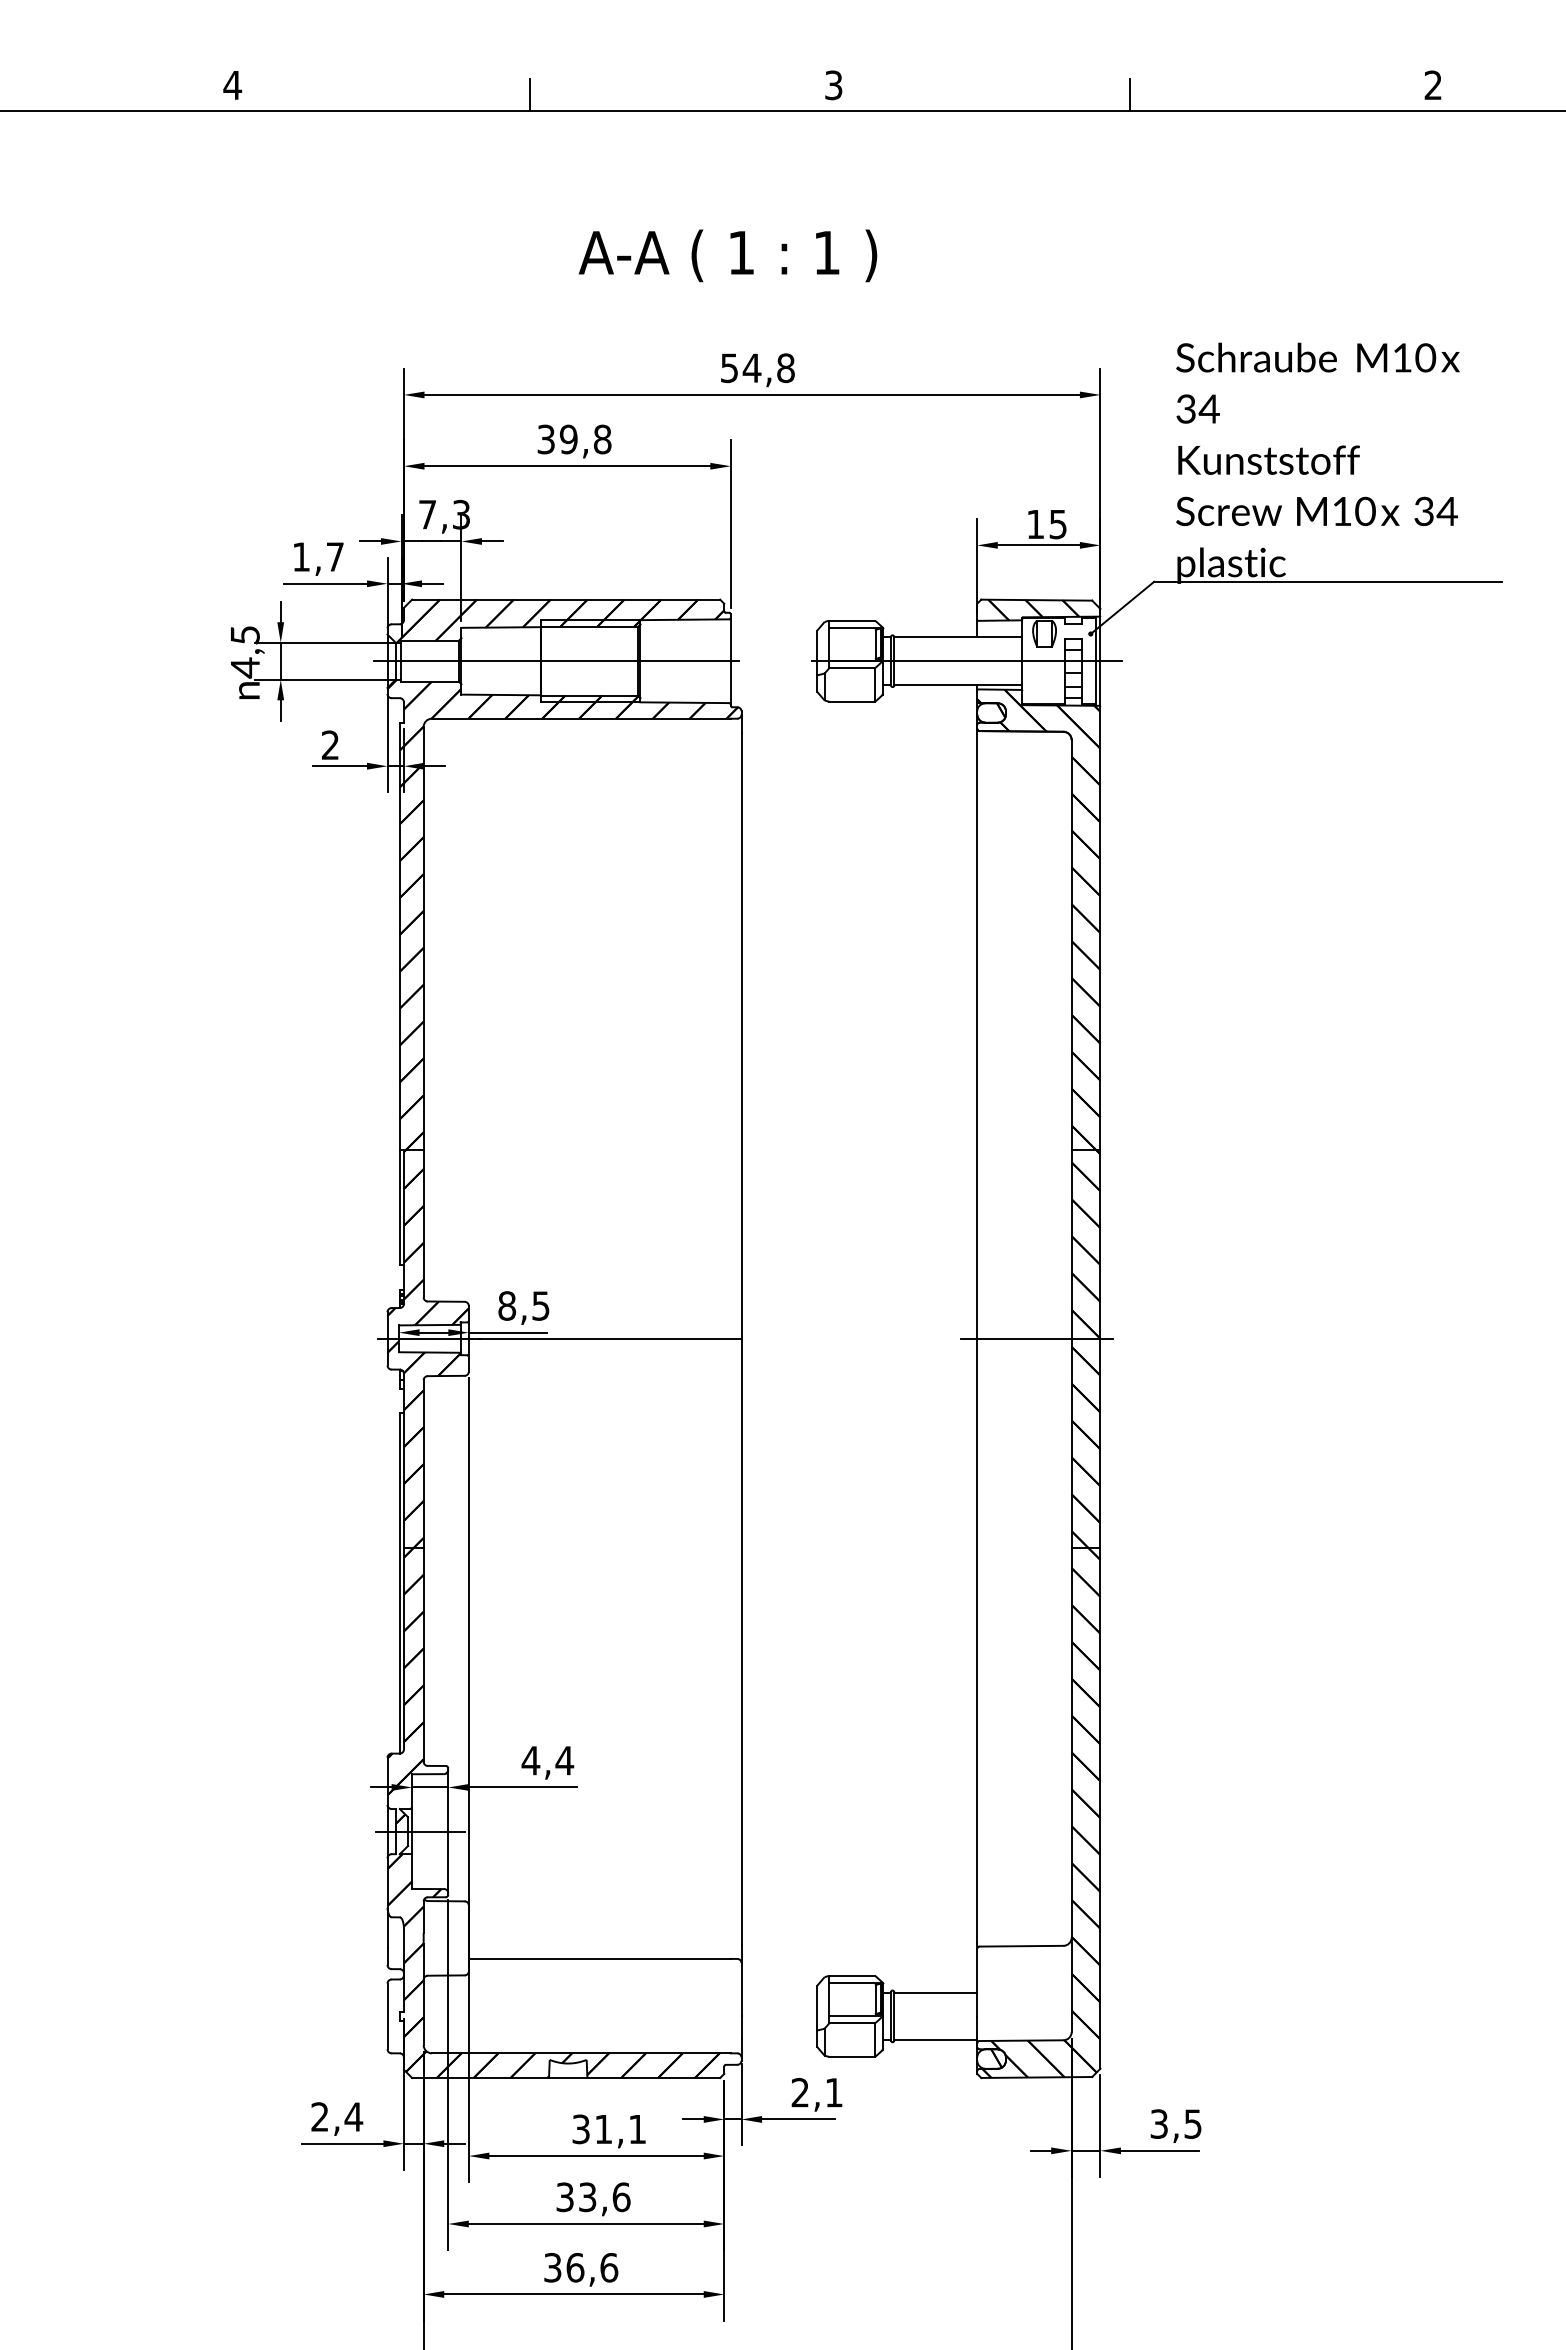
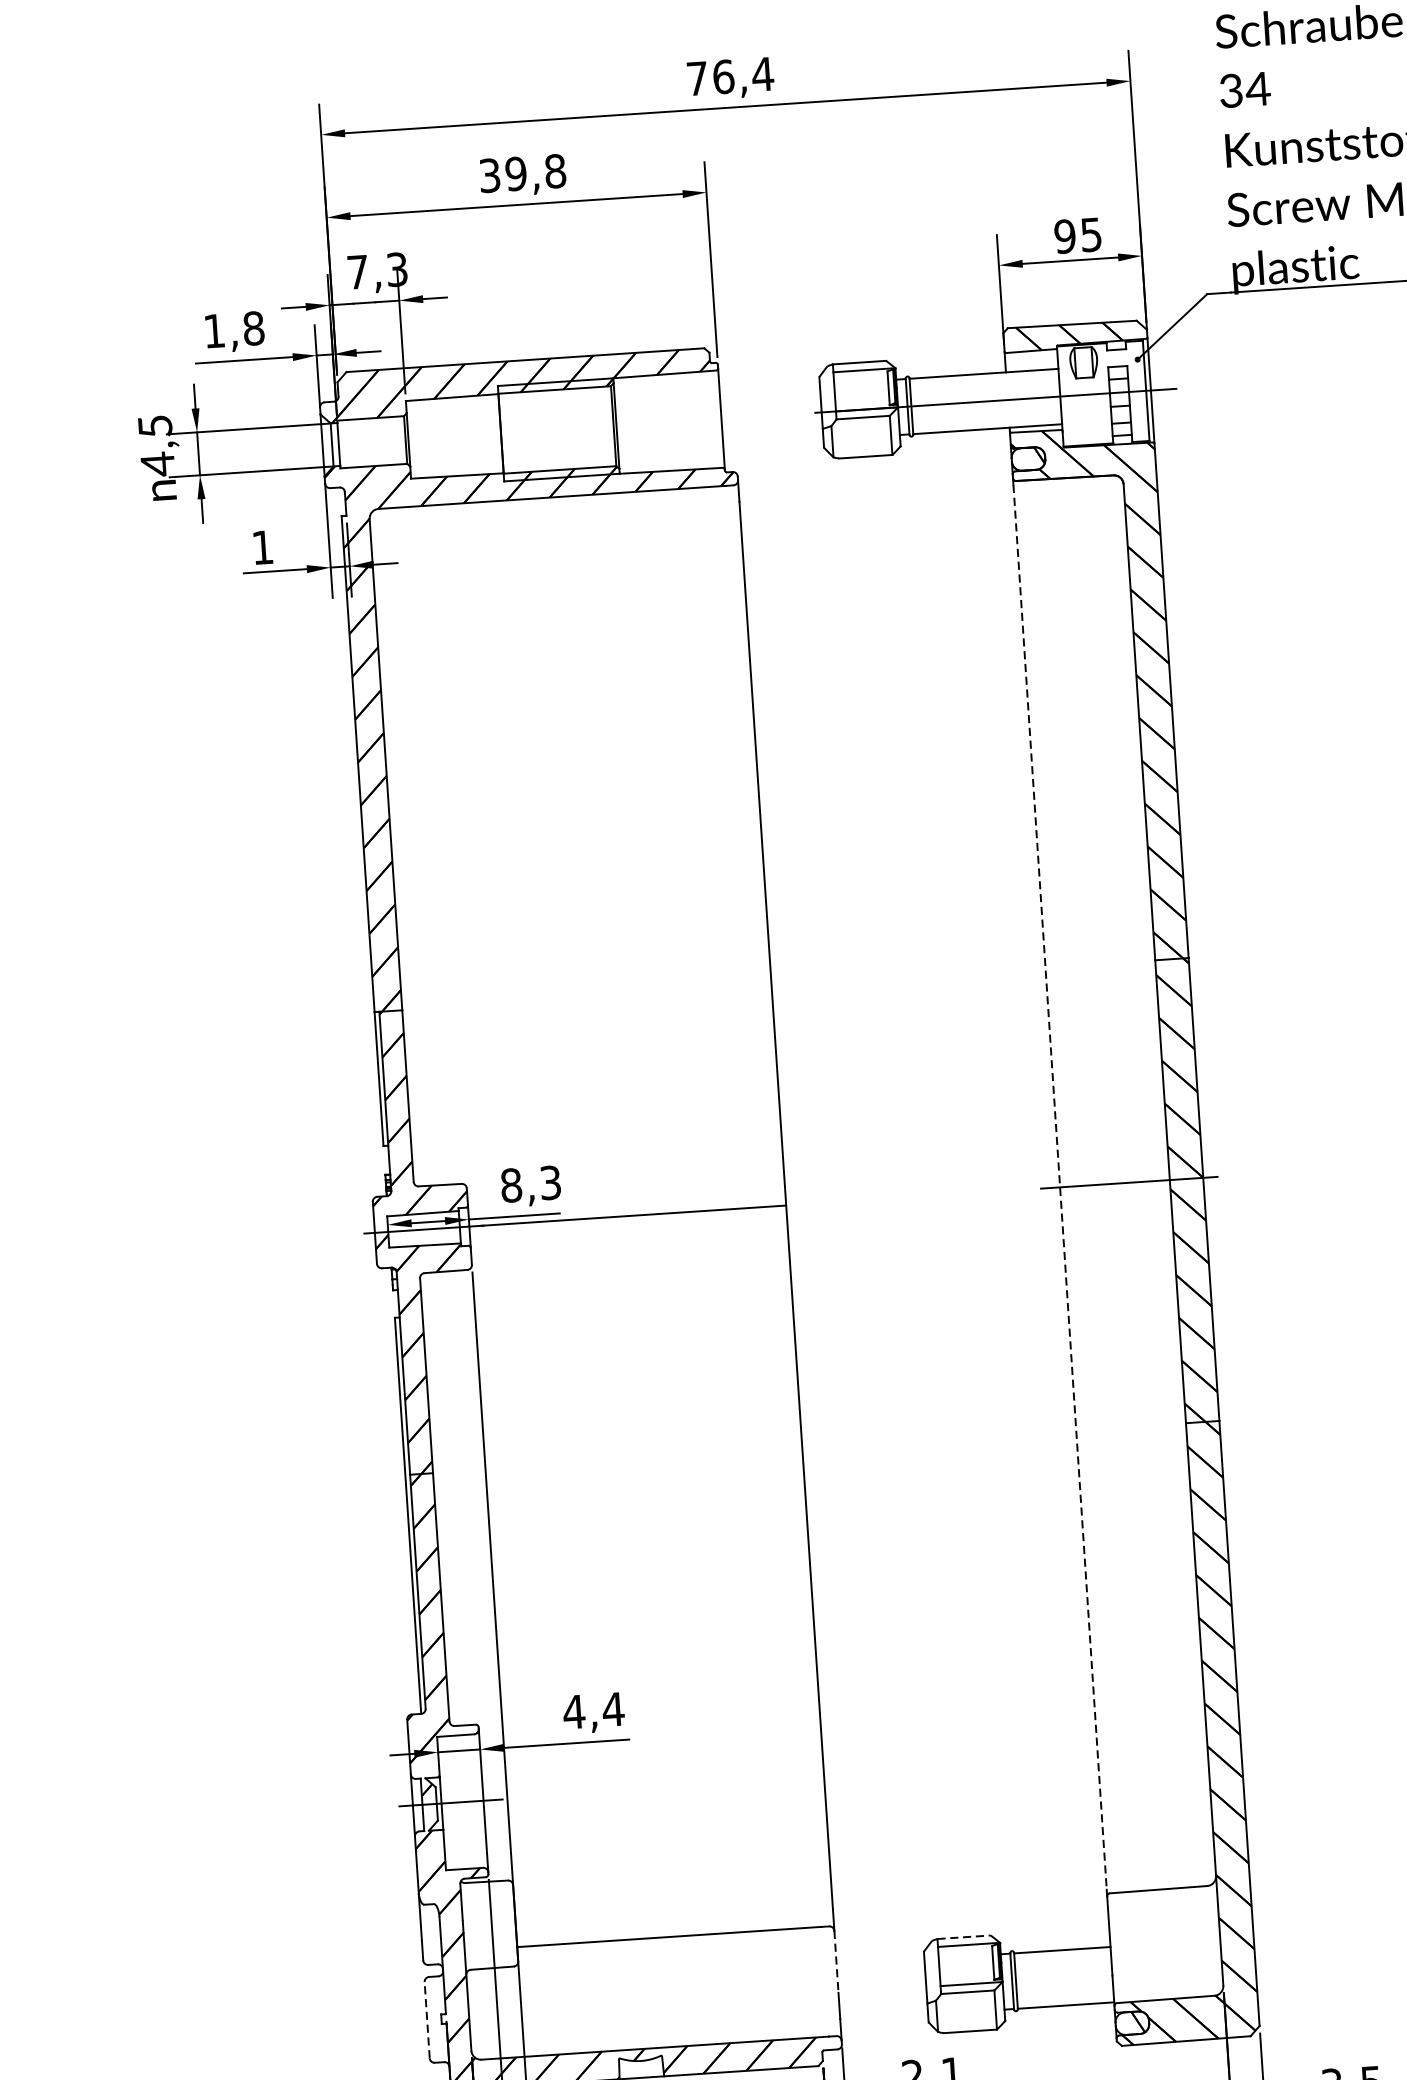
text: (758, 368) -> (731, 76), 54,8 -> 76,4
text: (1035, 524) -> (1064, 236), 15 -> 95
text: (335, 556) -> (254, 327), 1,7 -> 1,8
line: (556, 661) -> (518, 432), removed
text: (329, 744) -> (261, 546), 2 -> 1
text: (541, 1305) -> (551, 1182), 8,5 -> 8,3
line: (977, 1339) -> (1060, 1188), solid -> dashed
line: (852, 1975) -> (964, 1936), solid -> dashed
line: (741, 1989) -> (836, 1961), solid -> dashed
line: (387, 2016) -> (427, 2020), solid -> dashed

